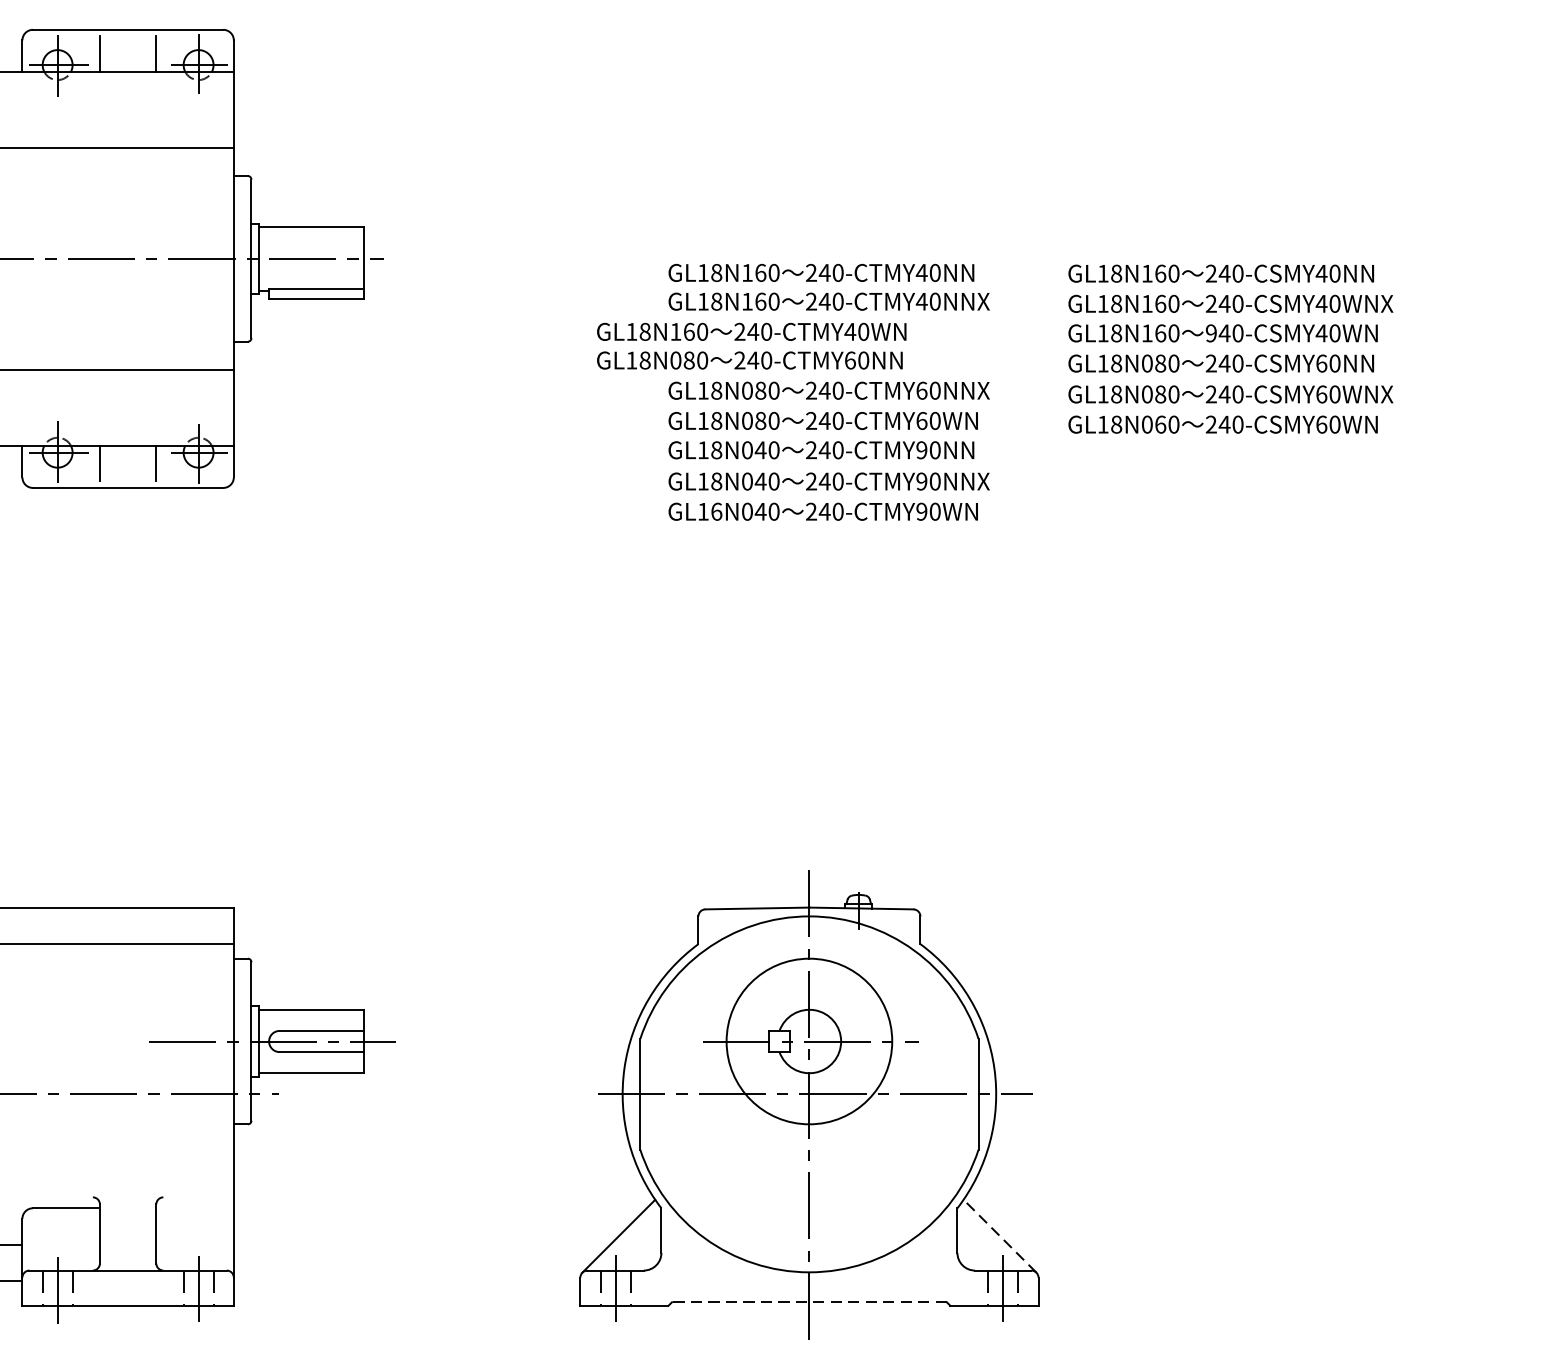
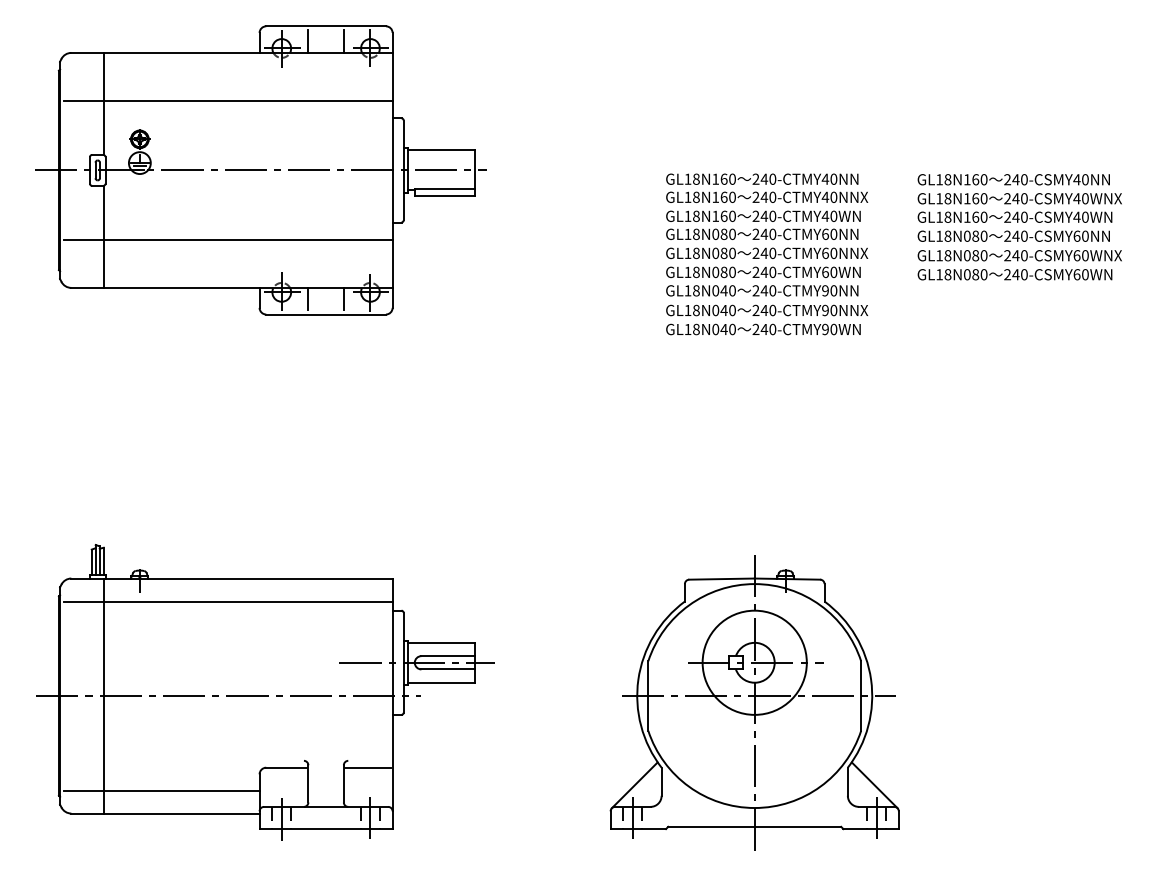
text: (1211, 333) -> (1007, 217), 940-CSMY40WN -> 240-CSMY40WN
text: (751, 344) -> (763, 224), moved
text: (1160, 424) -> (975, 274), GL18N060 -> GL18N080
text: (716, 511) -> (696, 329), GL16N040 -> GL18N040
line: (195, 1207) -> (368, 767), added
line: (999, 1234) -> (874, 784), dashed -> solid
line: (809, 1301) -> (754, 826), dashed -> solid

